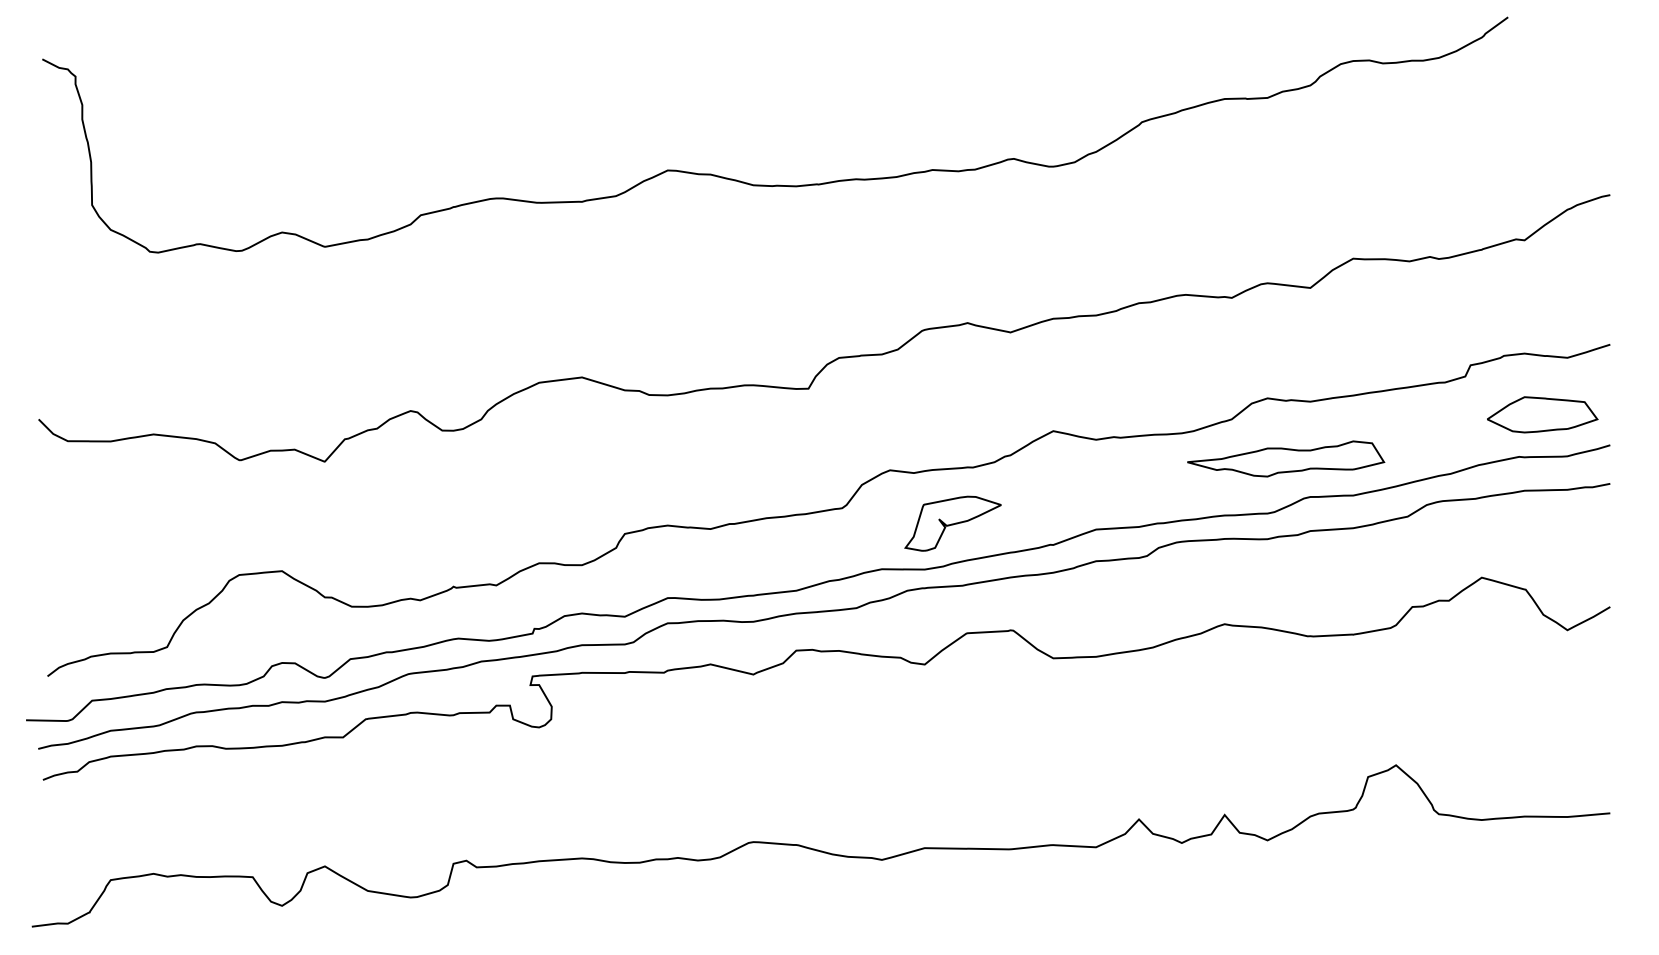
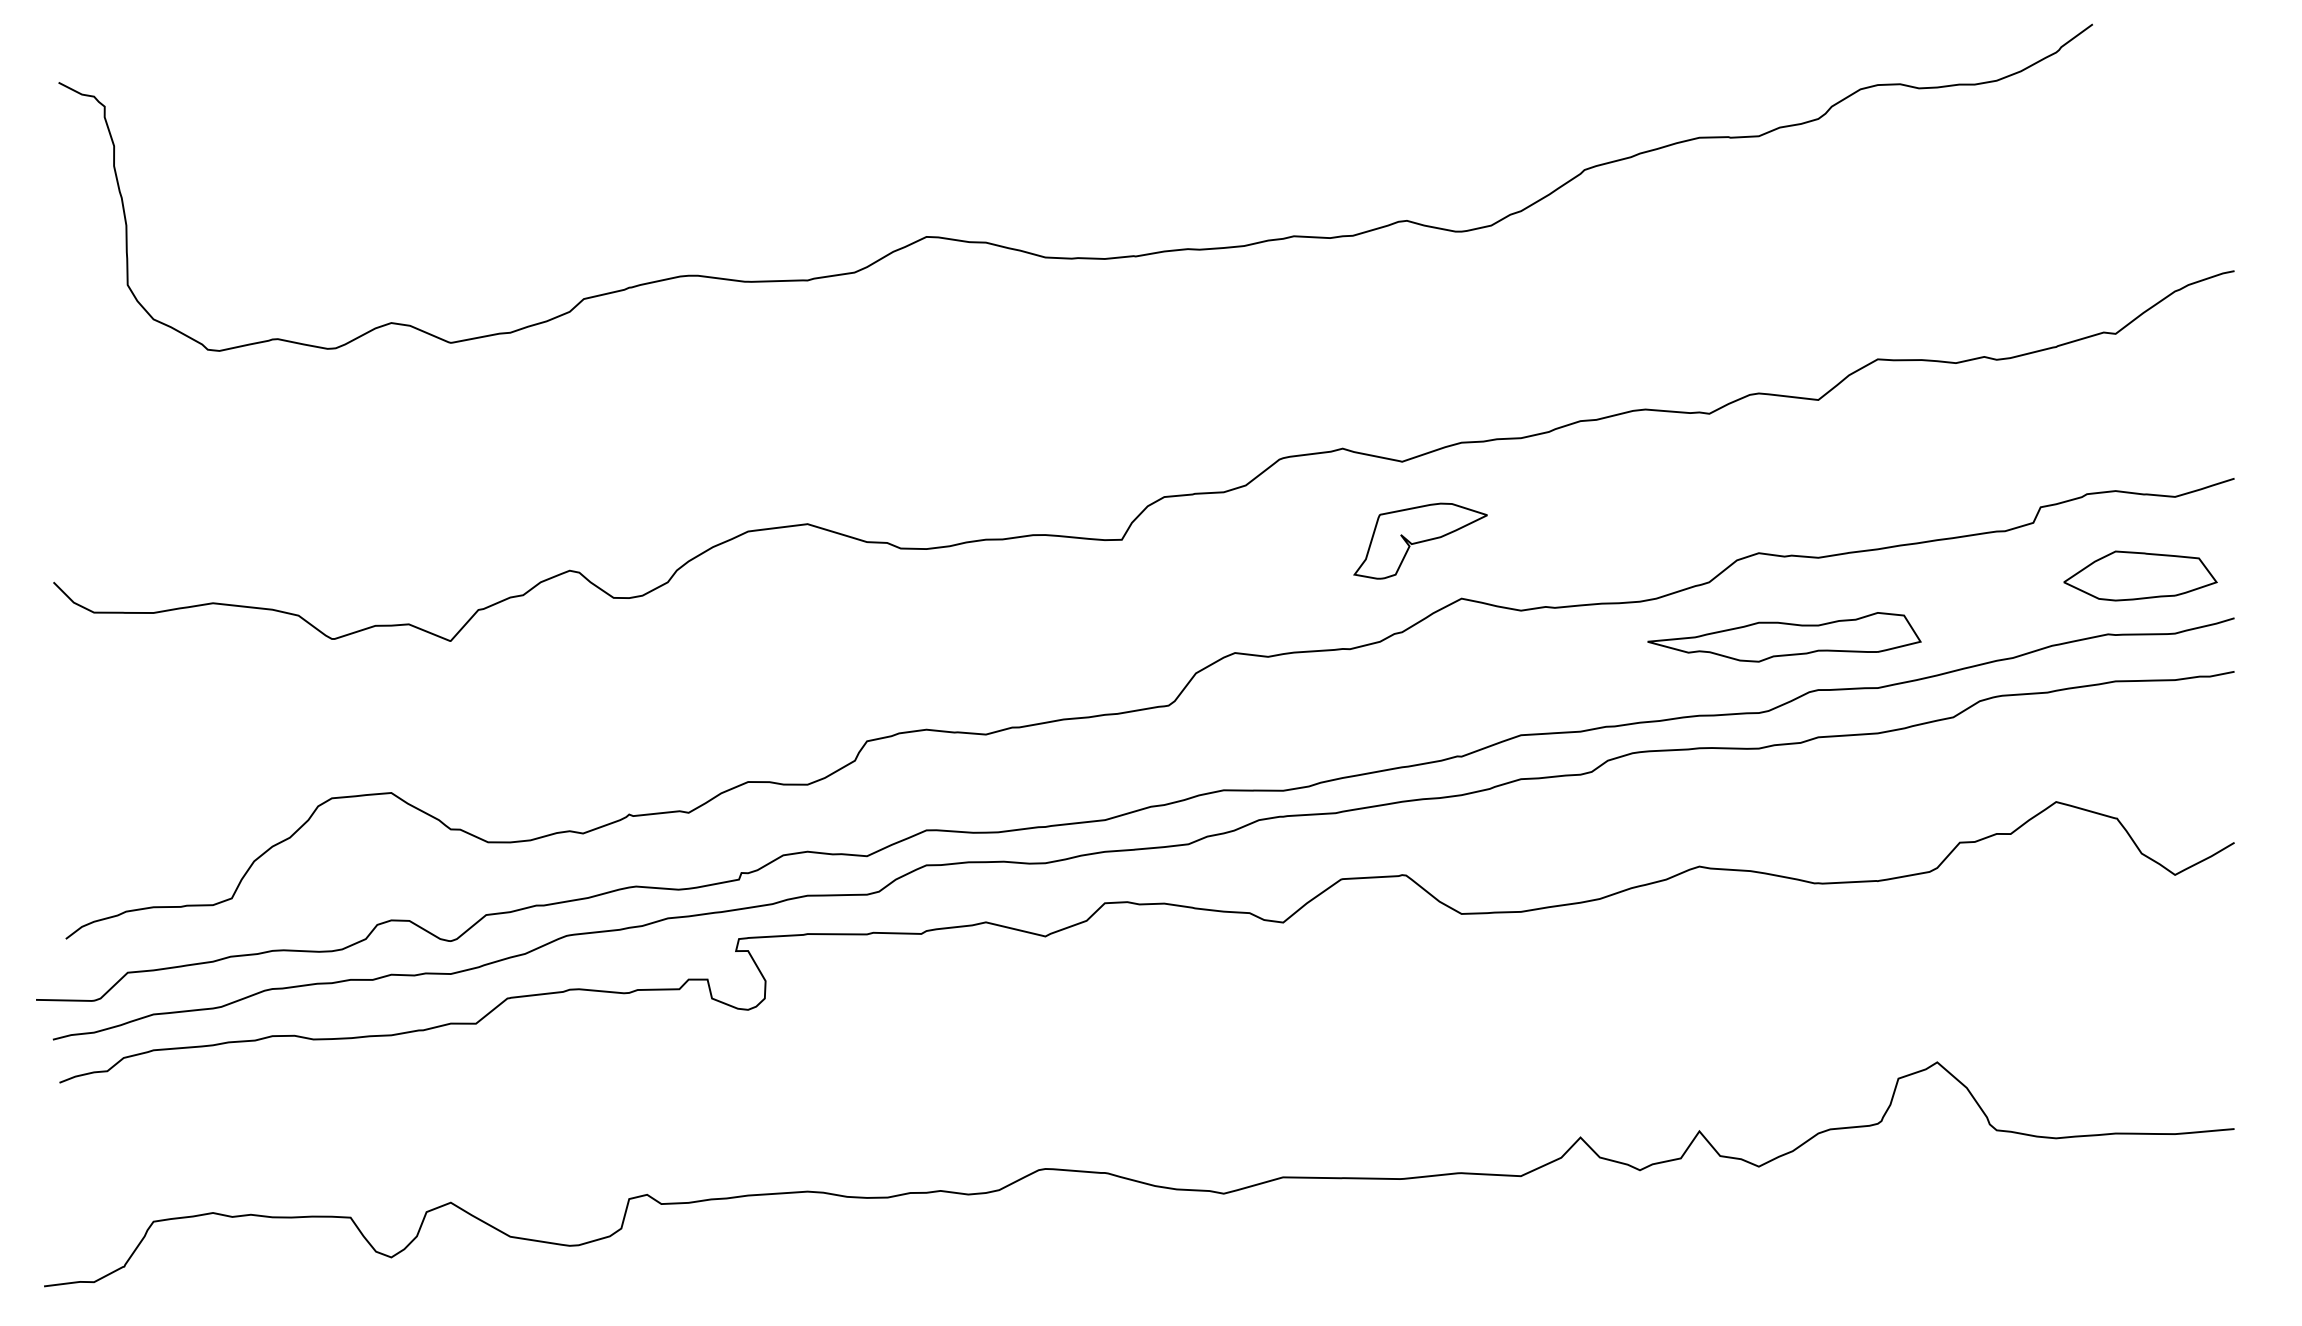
part: (953, 523) -> (1420, 540), moved

